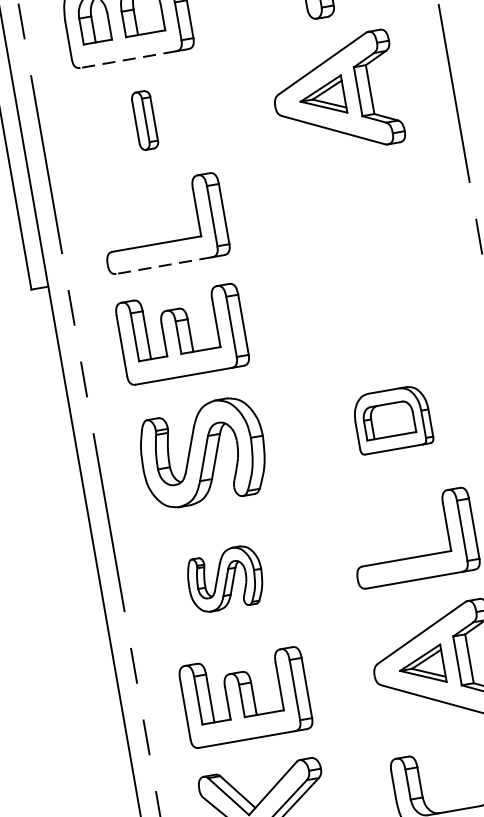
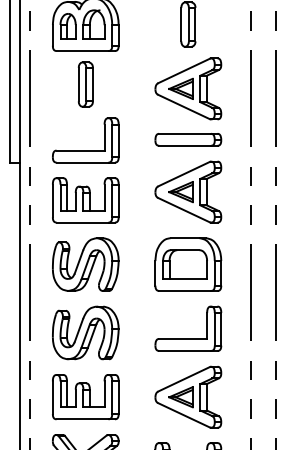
line: (128, 60) -> (82, 51), dashed -> solid
part: (144, 120) -> (85, 84), size x1.43
part: (352, 188) -> (188, 139), added
line: (164, 265) -> (82, 162), dashed -> solid
part: (369, 284) -> (188, 191), added
part: (392, 419) -> (188, 264), size x1.67
part: (224, 578) -> (85, 332), size x1.67

